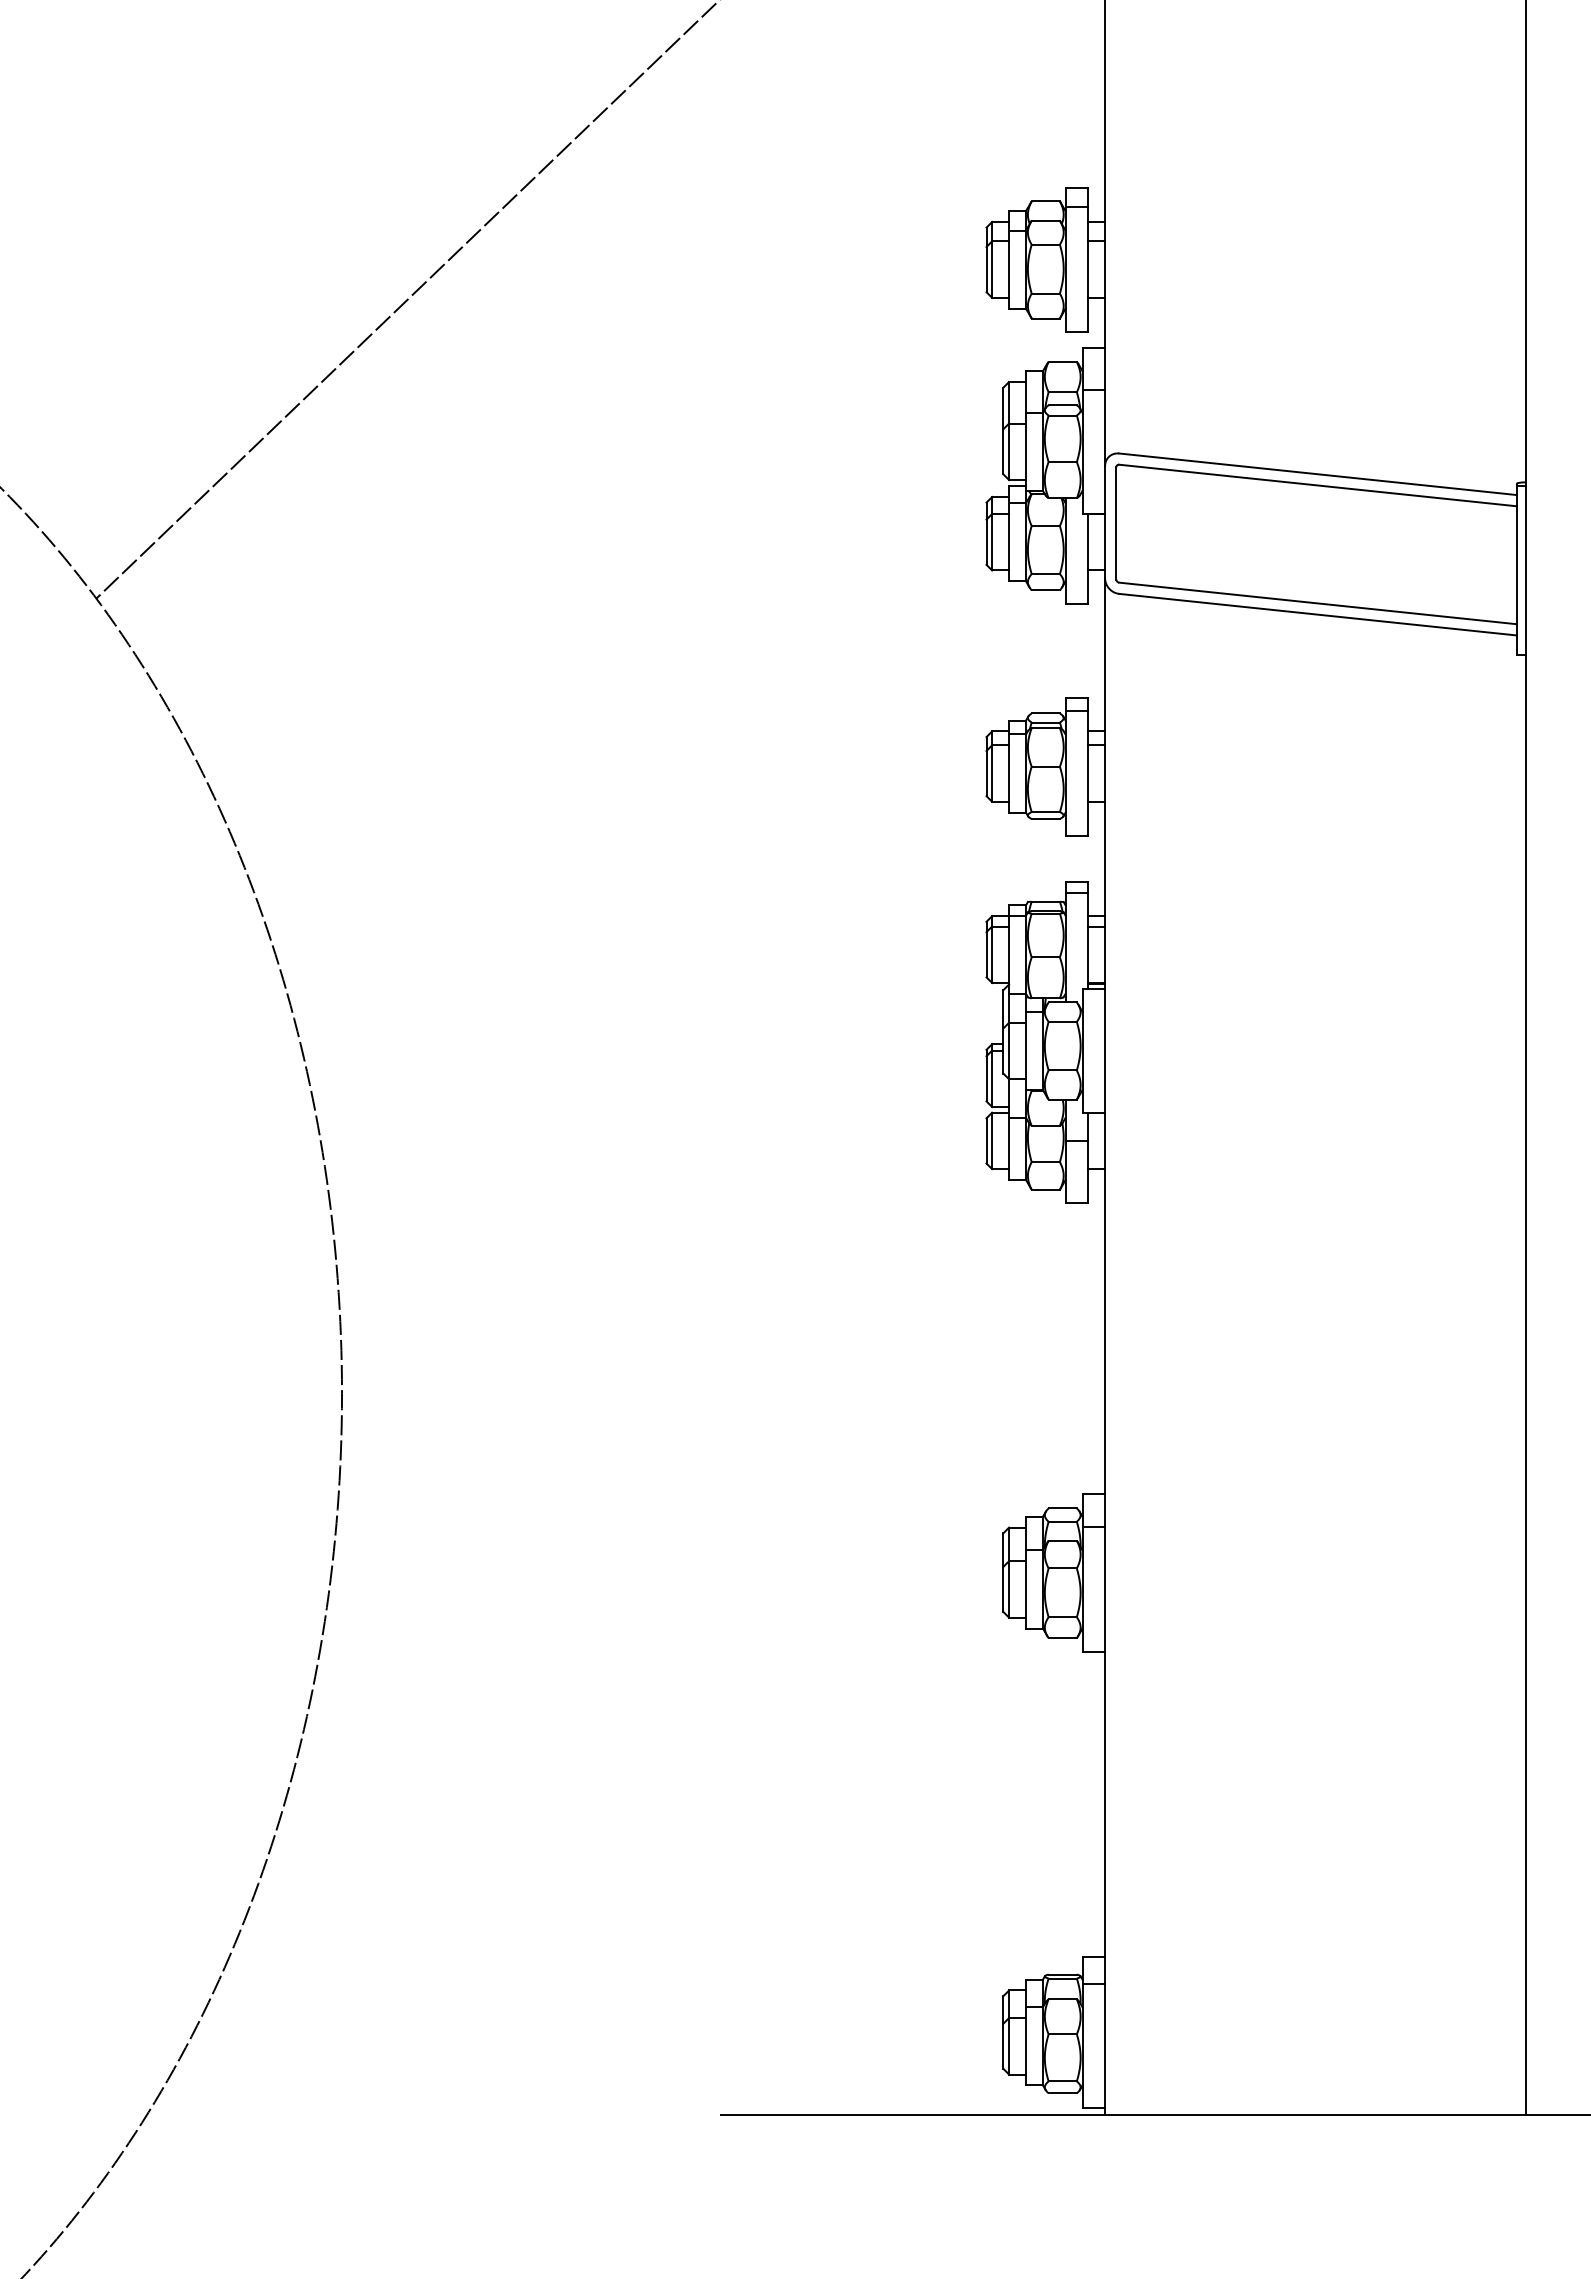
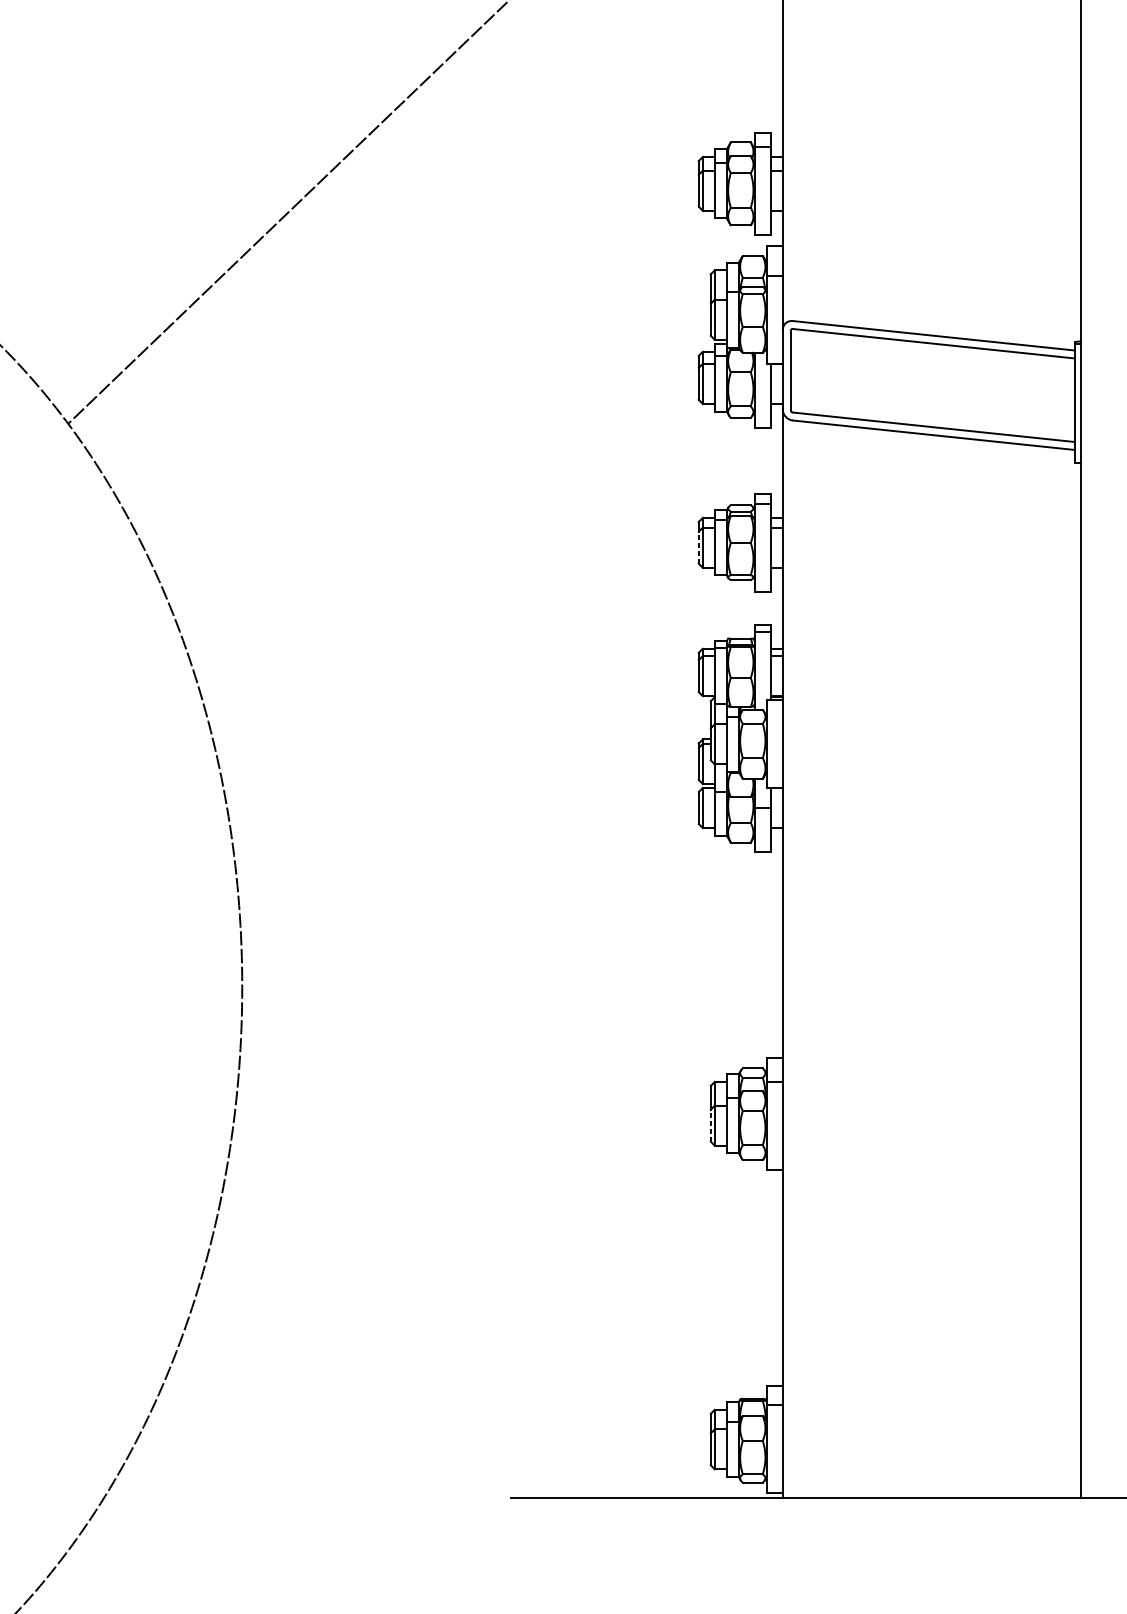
line: (986, 773) -> (698, 547), solid -> dashed
line: (1003, 1589) -> (710, 1125), solid -> dashed

